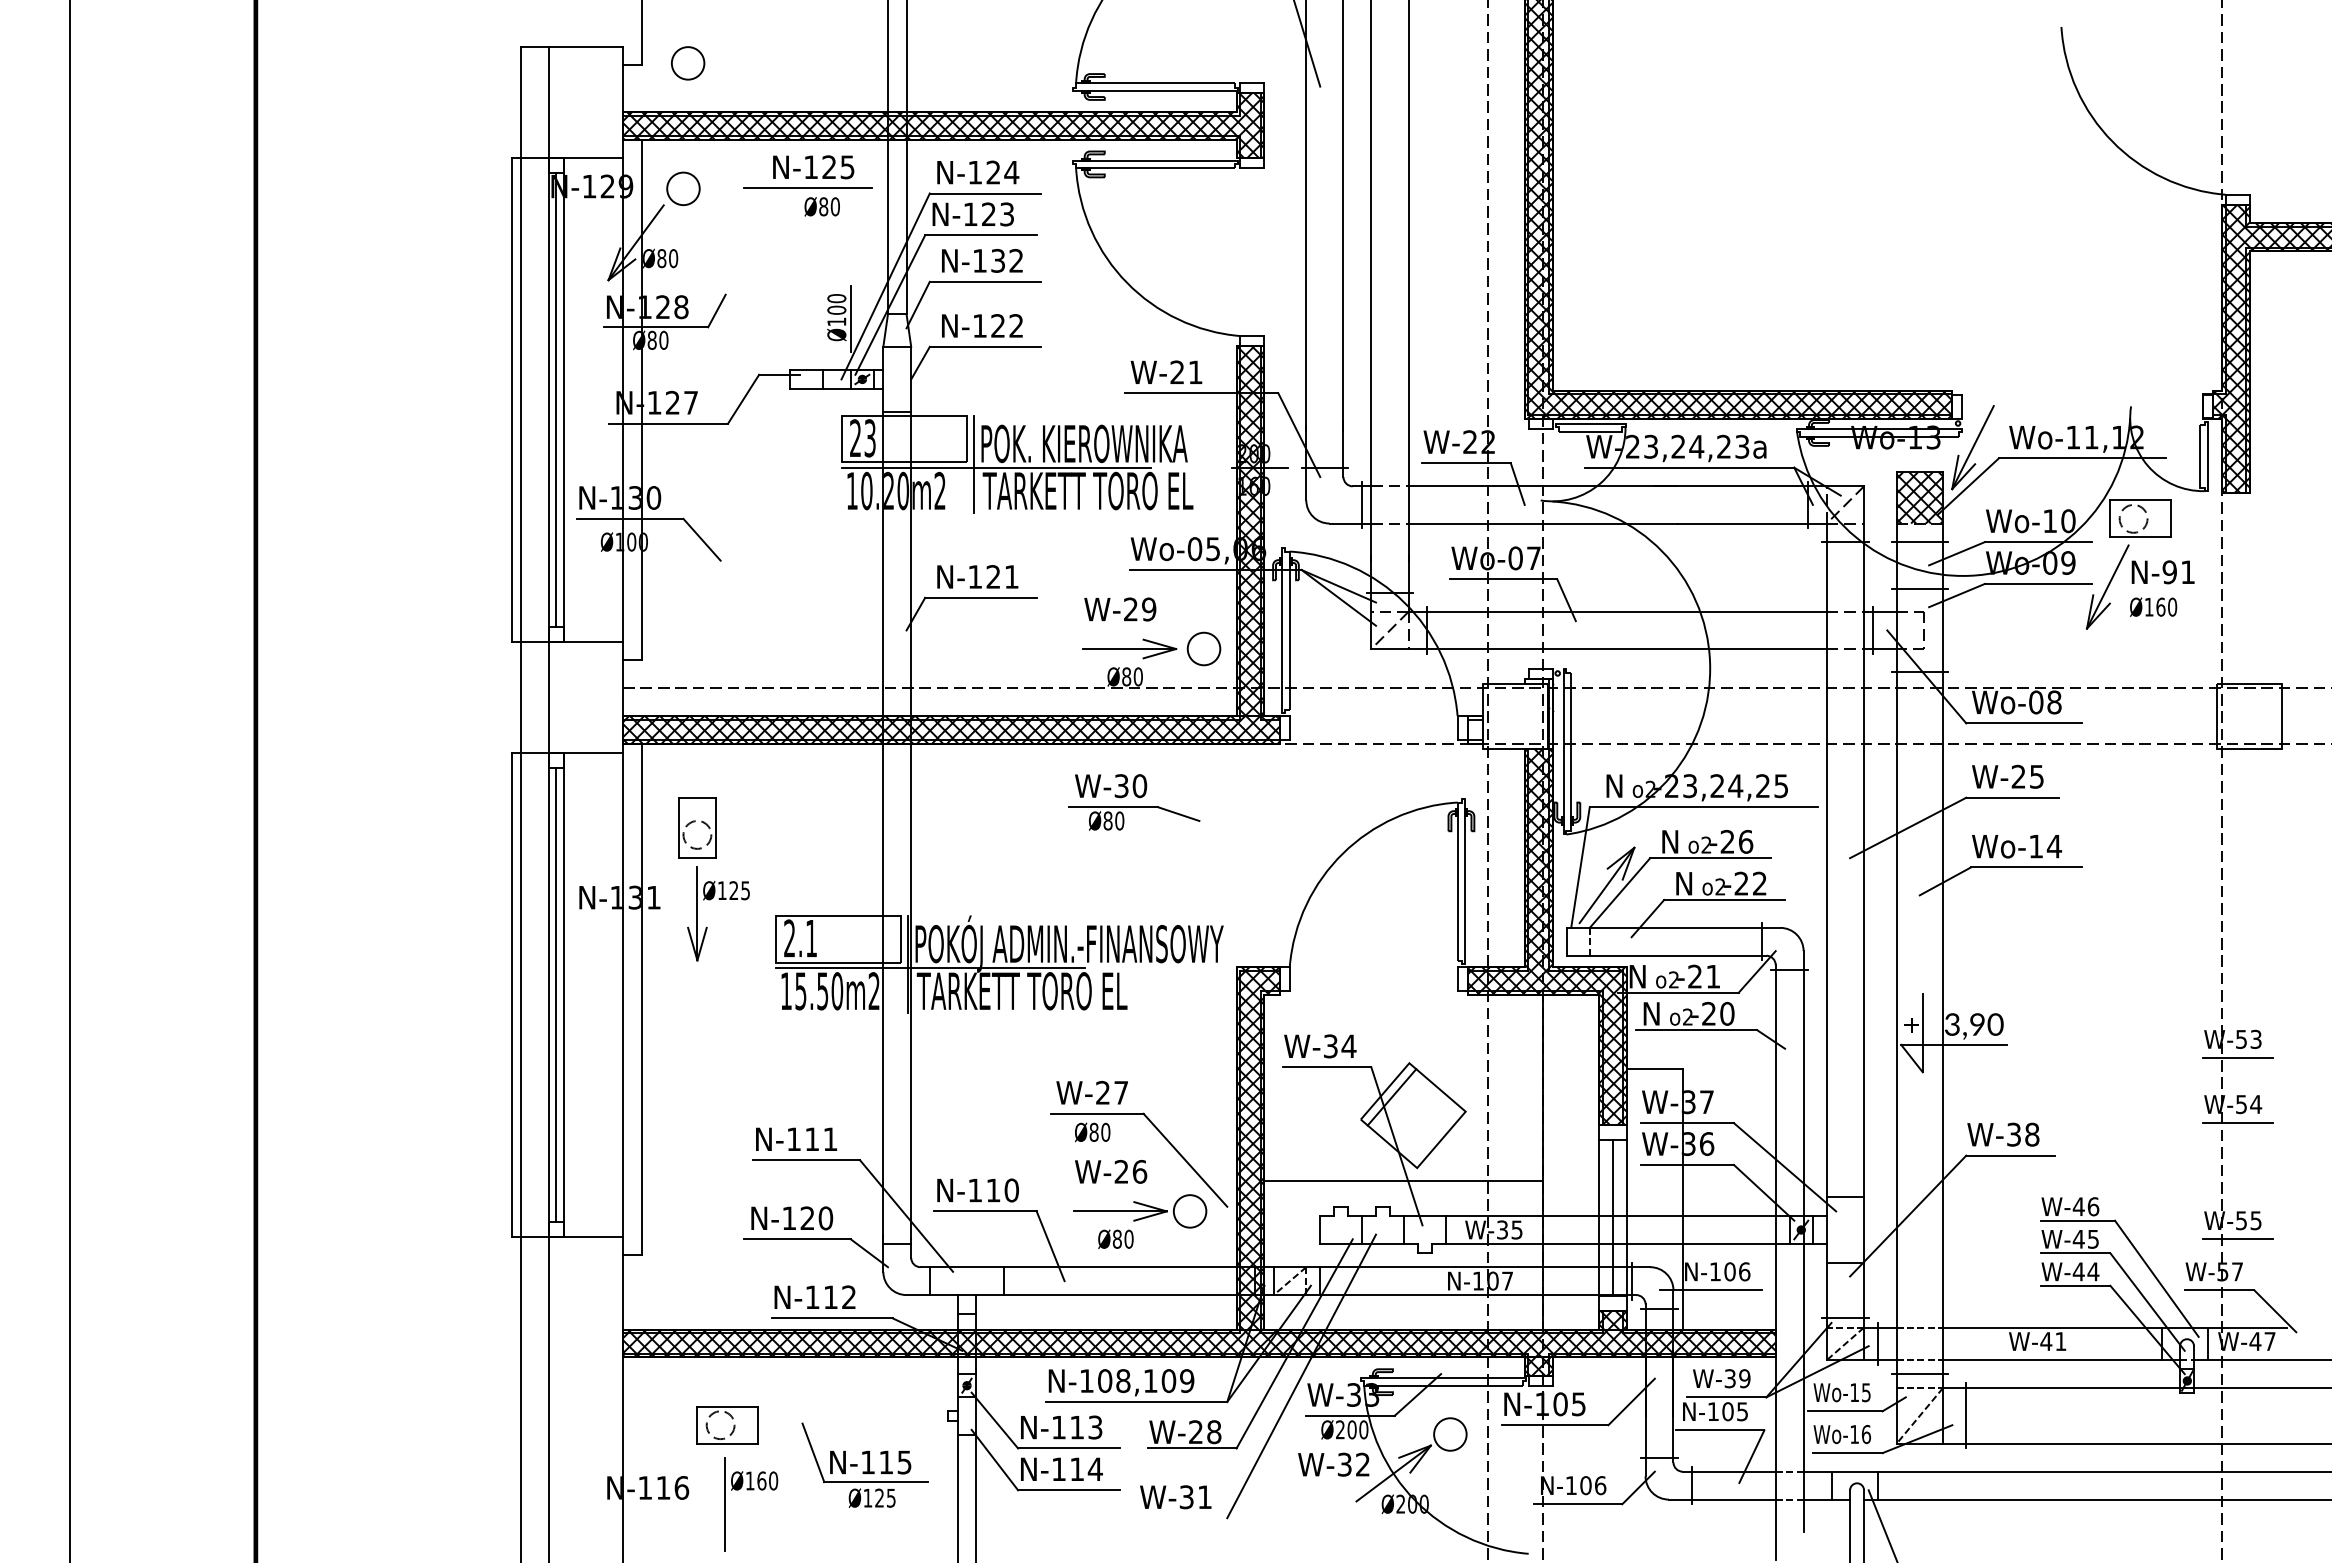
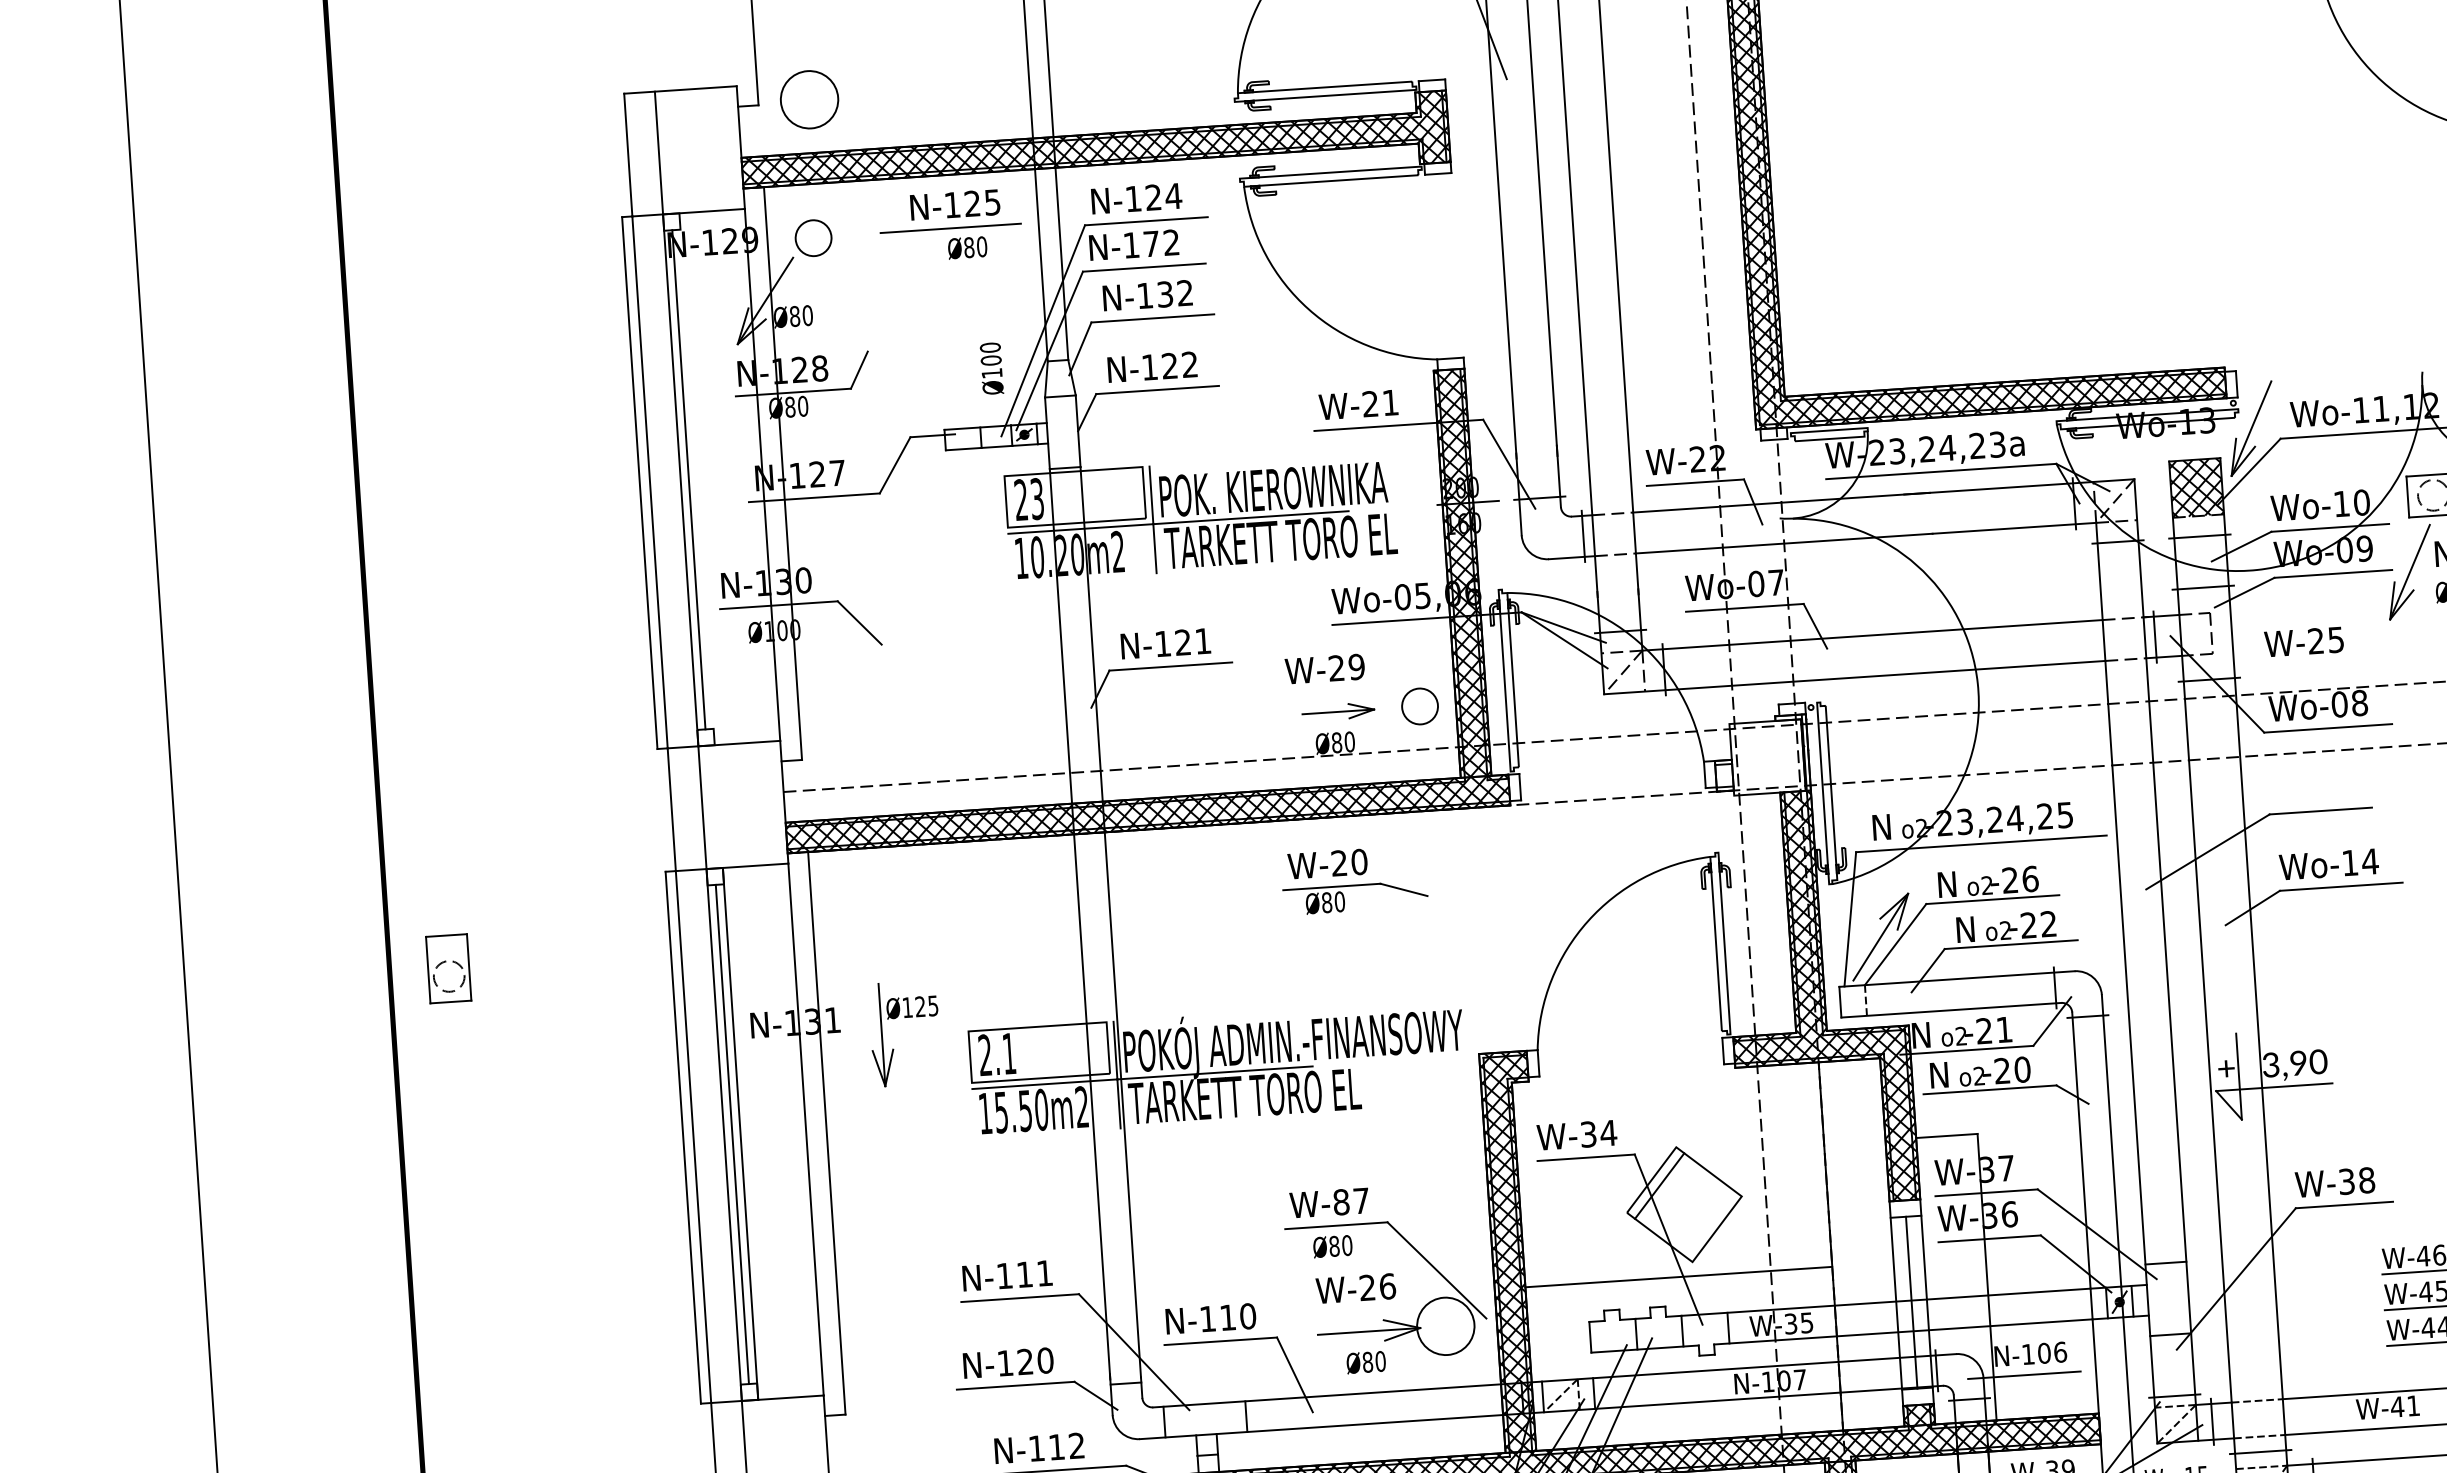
circle: (687, 63) -> (808, 99), size x1.6
text: (997, 214) -> (1161, 243), N-123 -> N-172
line: (850, 318) -> (1006, 368), removed
line: (563, 399) -> (696, 478), removed
part: (1129, 648) -> (1338, 711), size x0.7
text: (2007, 776) -> (2303, 641), moved
text: (1121, 786) -> (1339, 863), W-30 -> W-20
part: (697, 827) -> (448, 968), moved
text: (1103, 1092) -> (1341, 1201), W-27 -> W-87
circle: (1189, 1211) -> (1445, 1326), size x1.6

